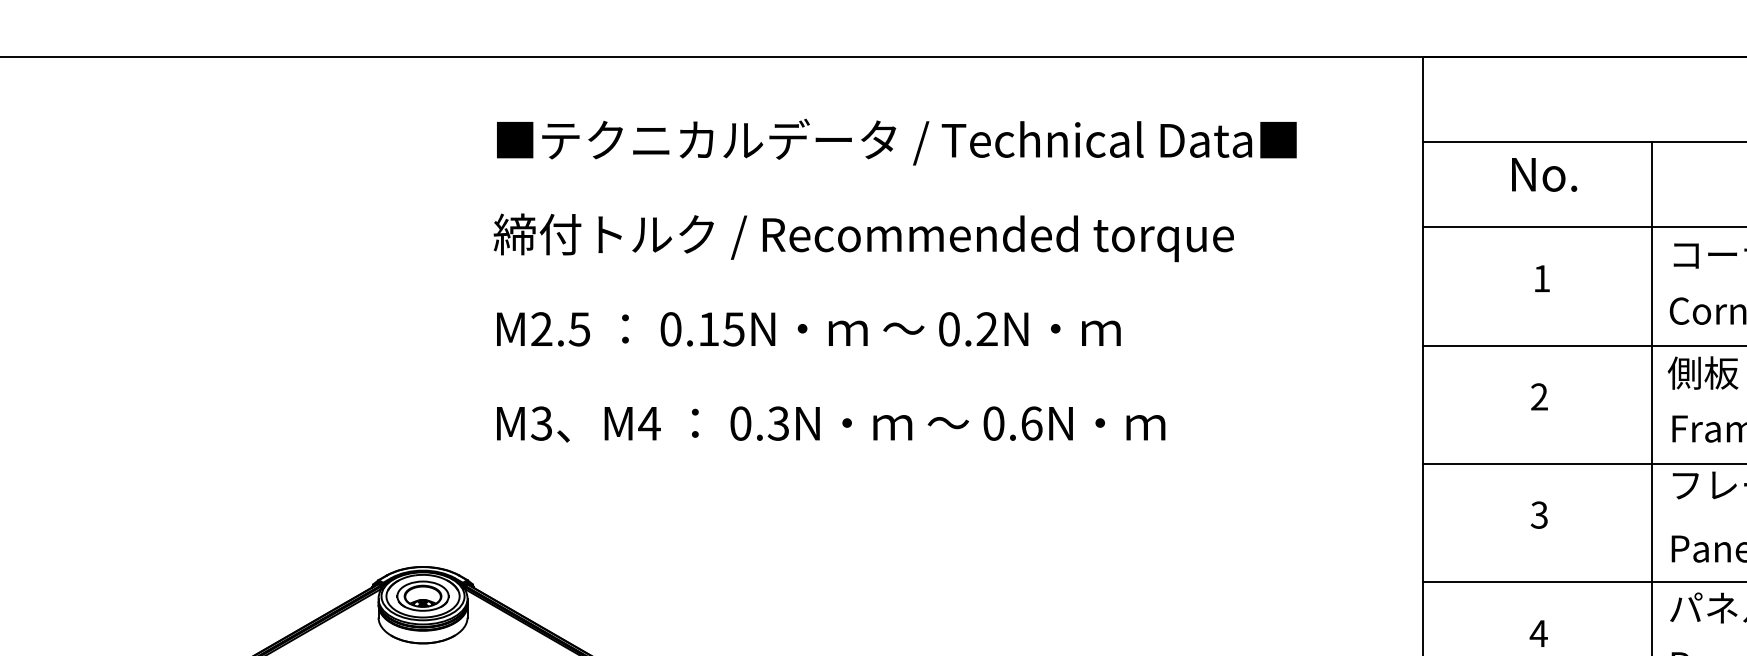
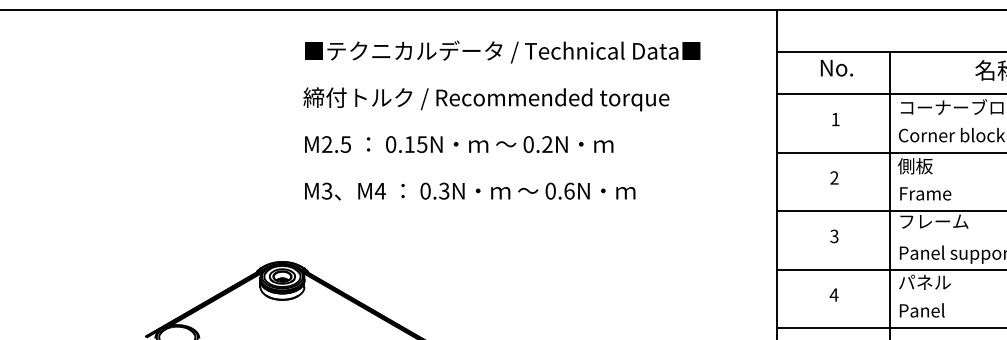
text: (894, 280) -> (501, 120), moved

